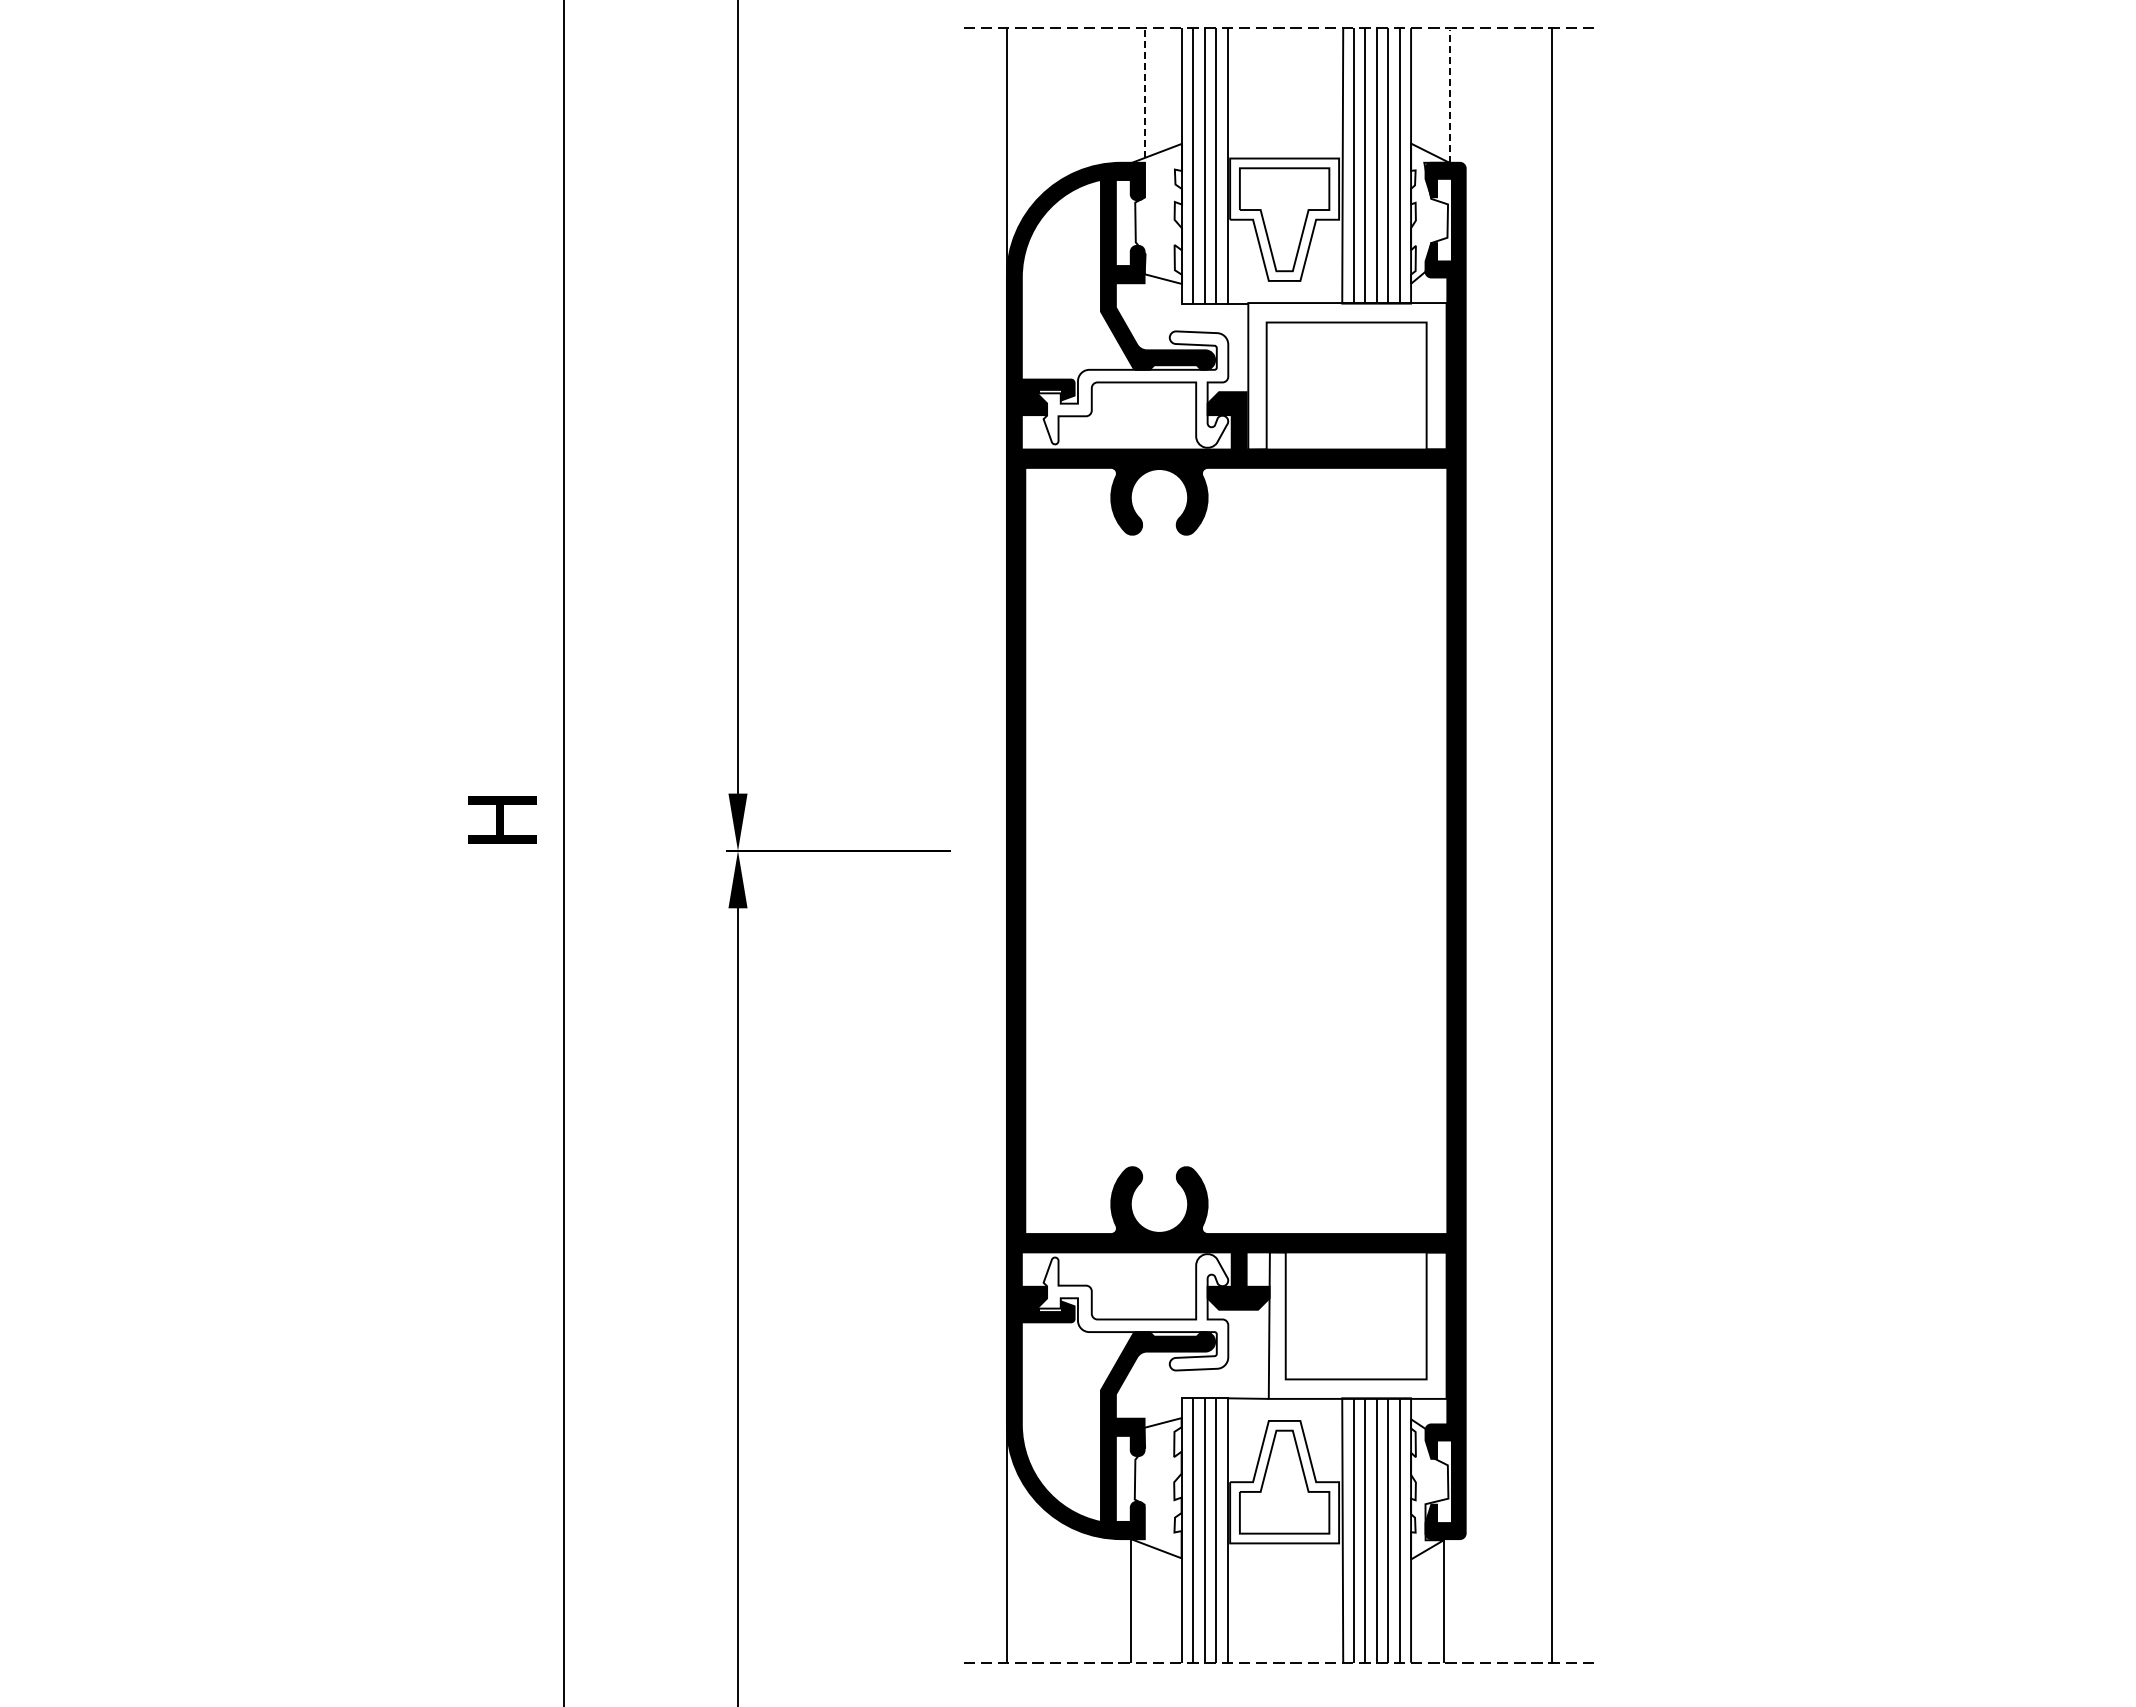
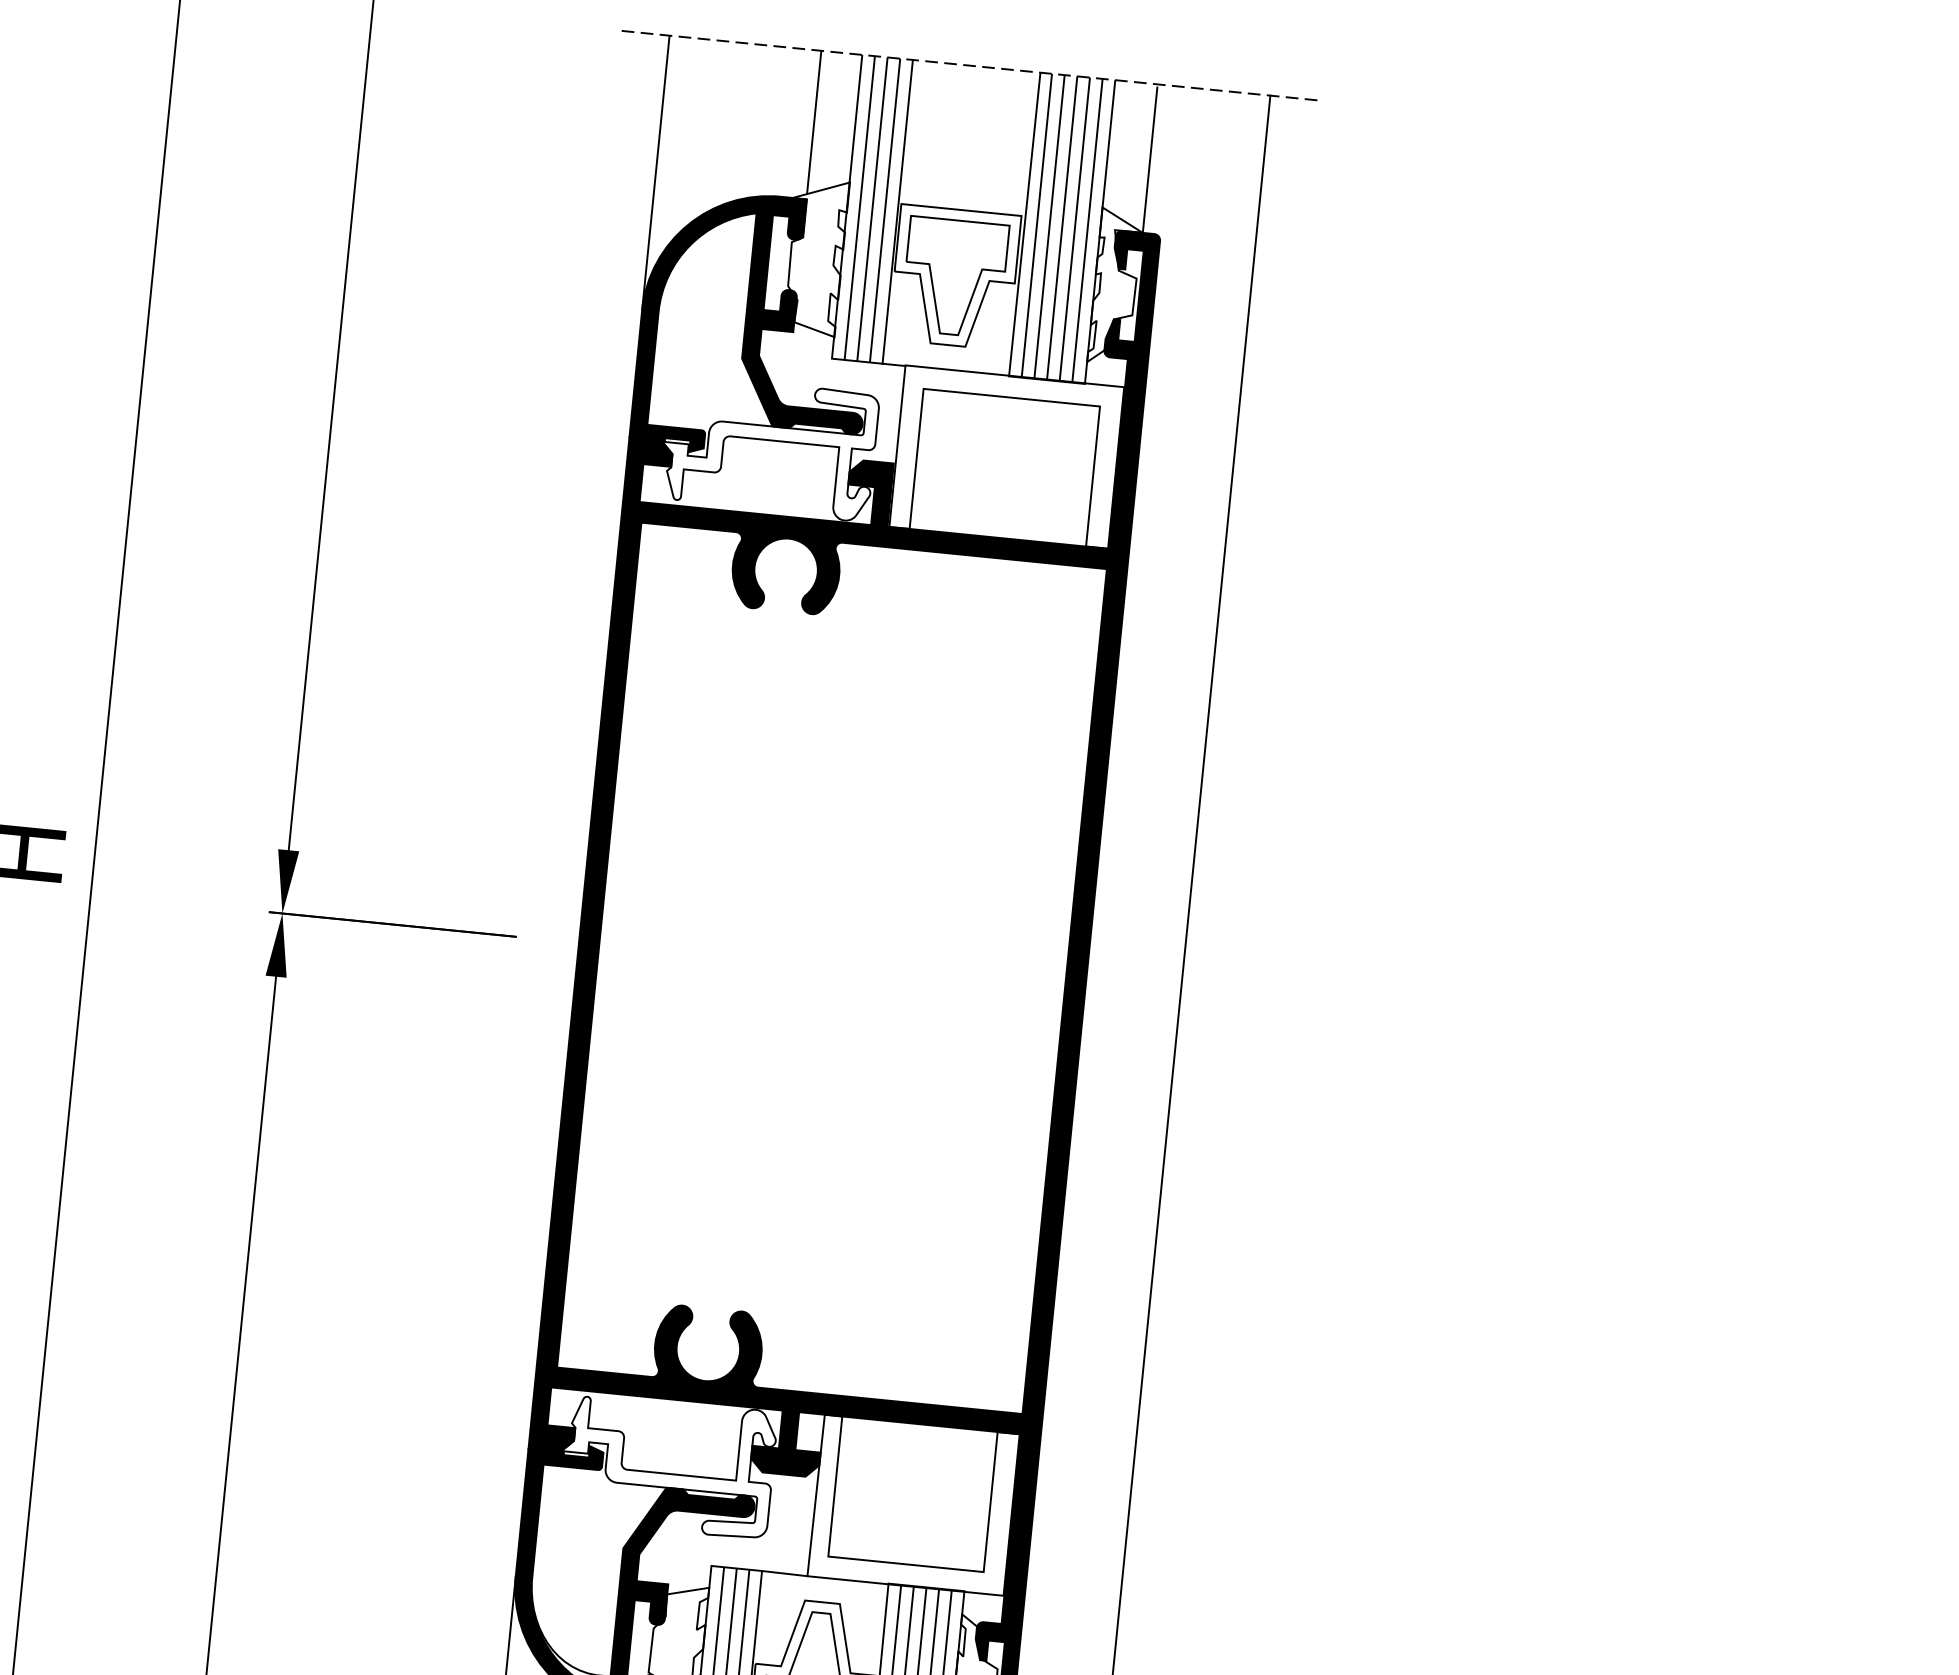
line: (1144, 93) -> (814, 122), dashed -> solid
line: (1449, 95) -> (1150, 158), dashed -> solid

